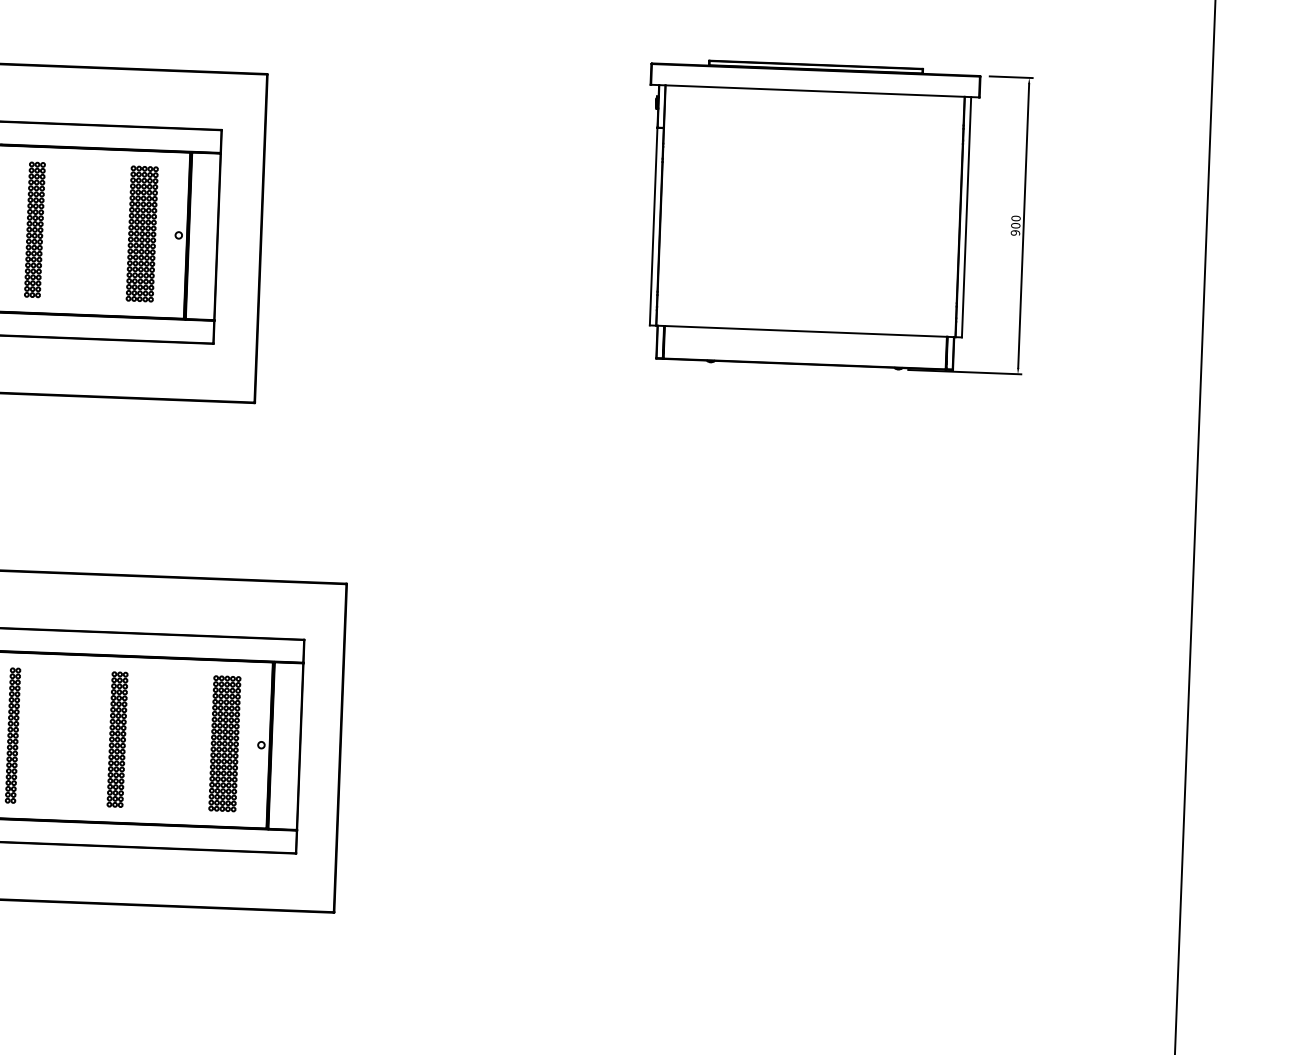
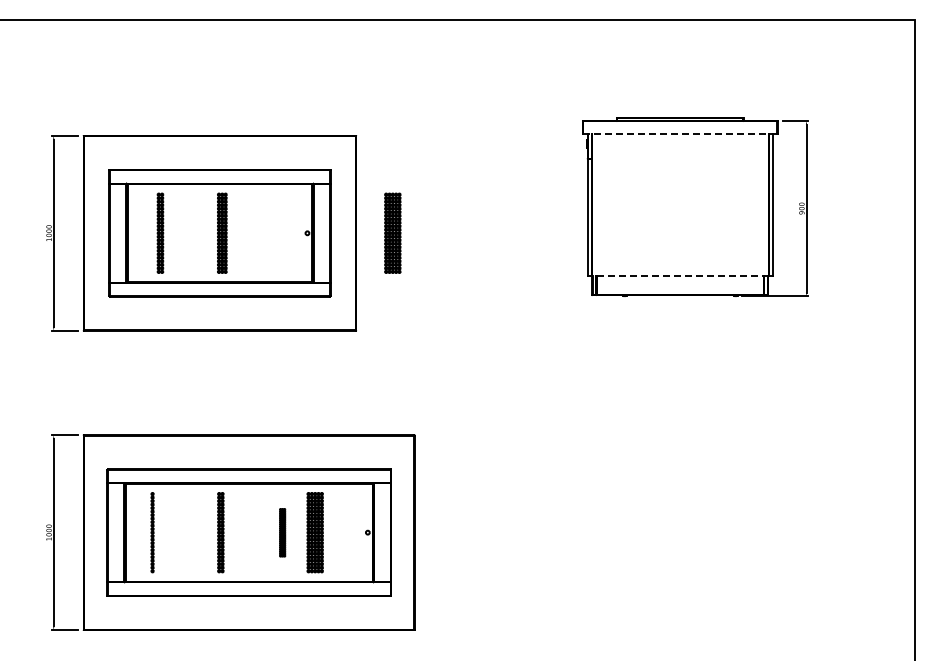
line: (815, 90) -> (680, 133), solid -> dashed
part: (141, 232) -> (392, 232), moved
line: (804, 330) -> (679, 275), solid -> dashed
part: (117, 739) -> (282, 532), size x0.6
part: (223, 743) -> (314, 532), moved

